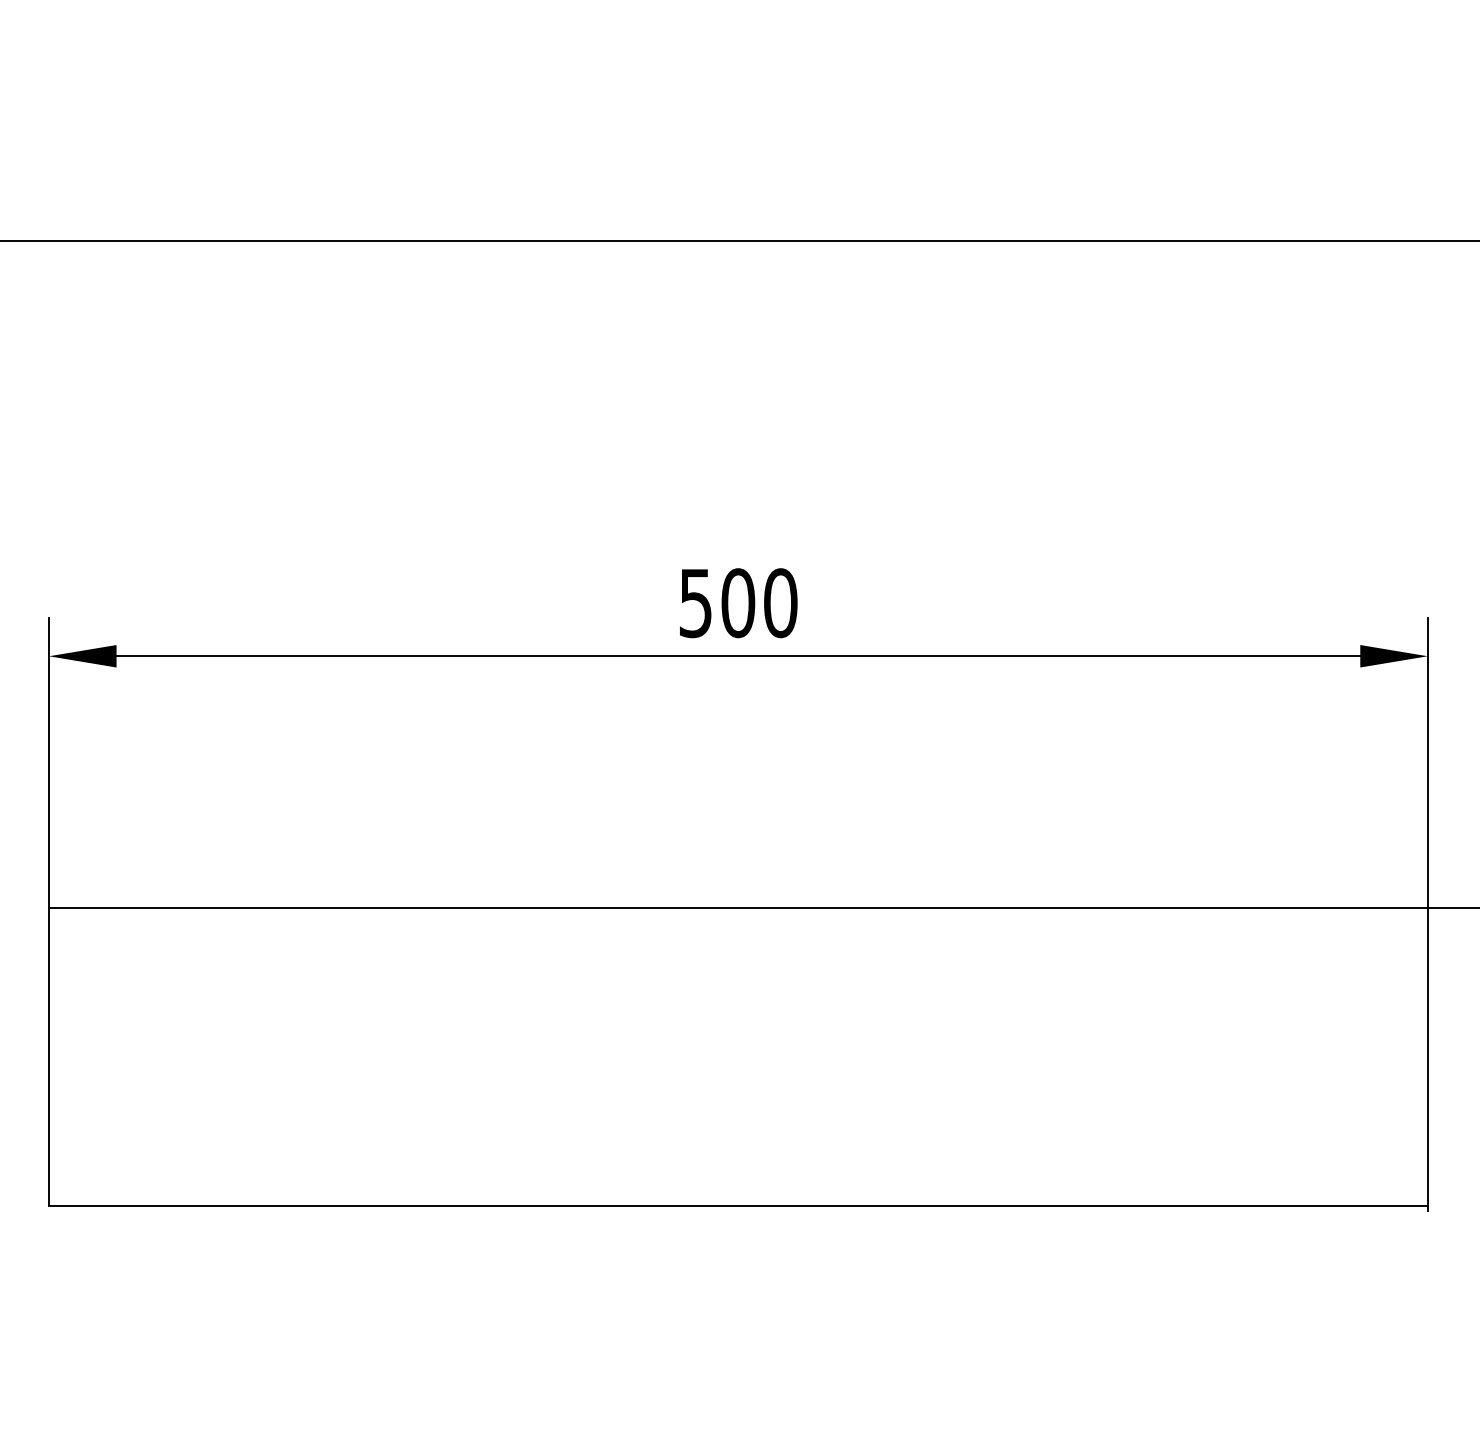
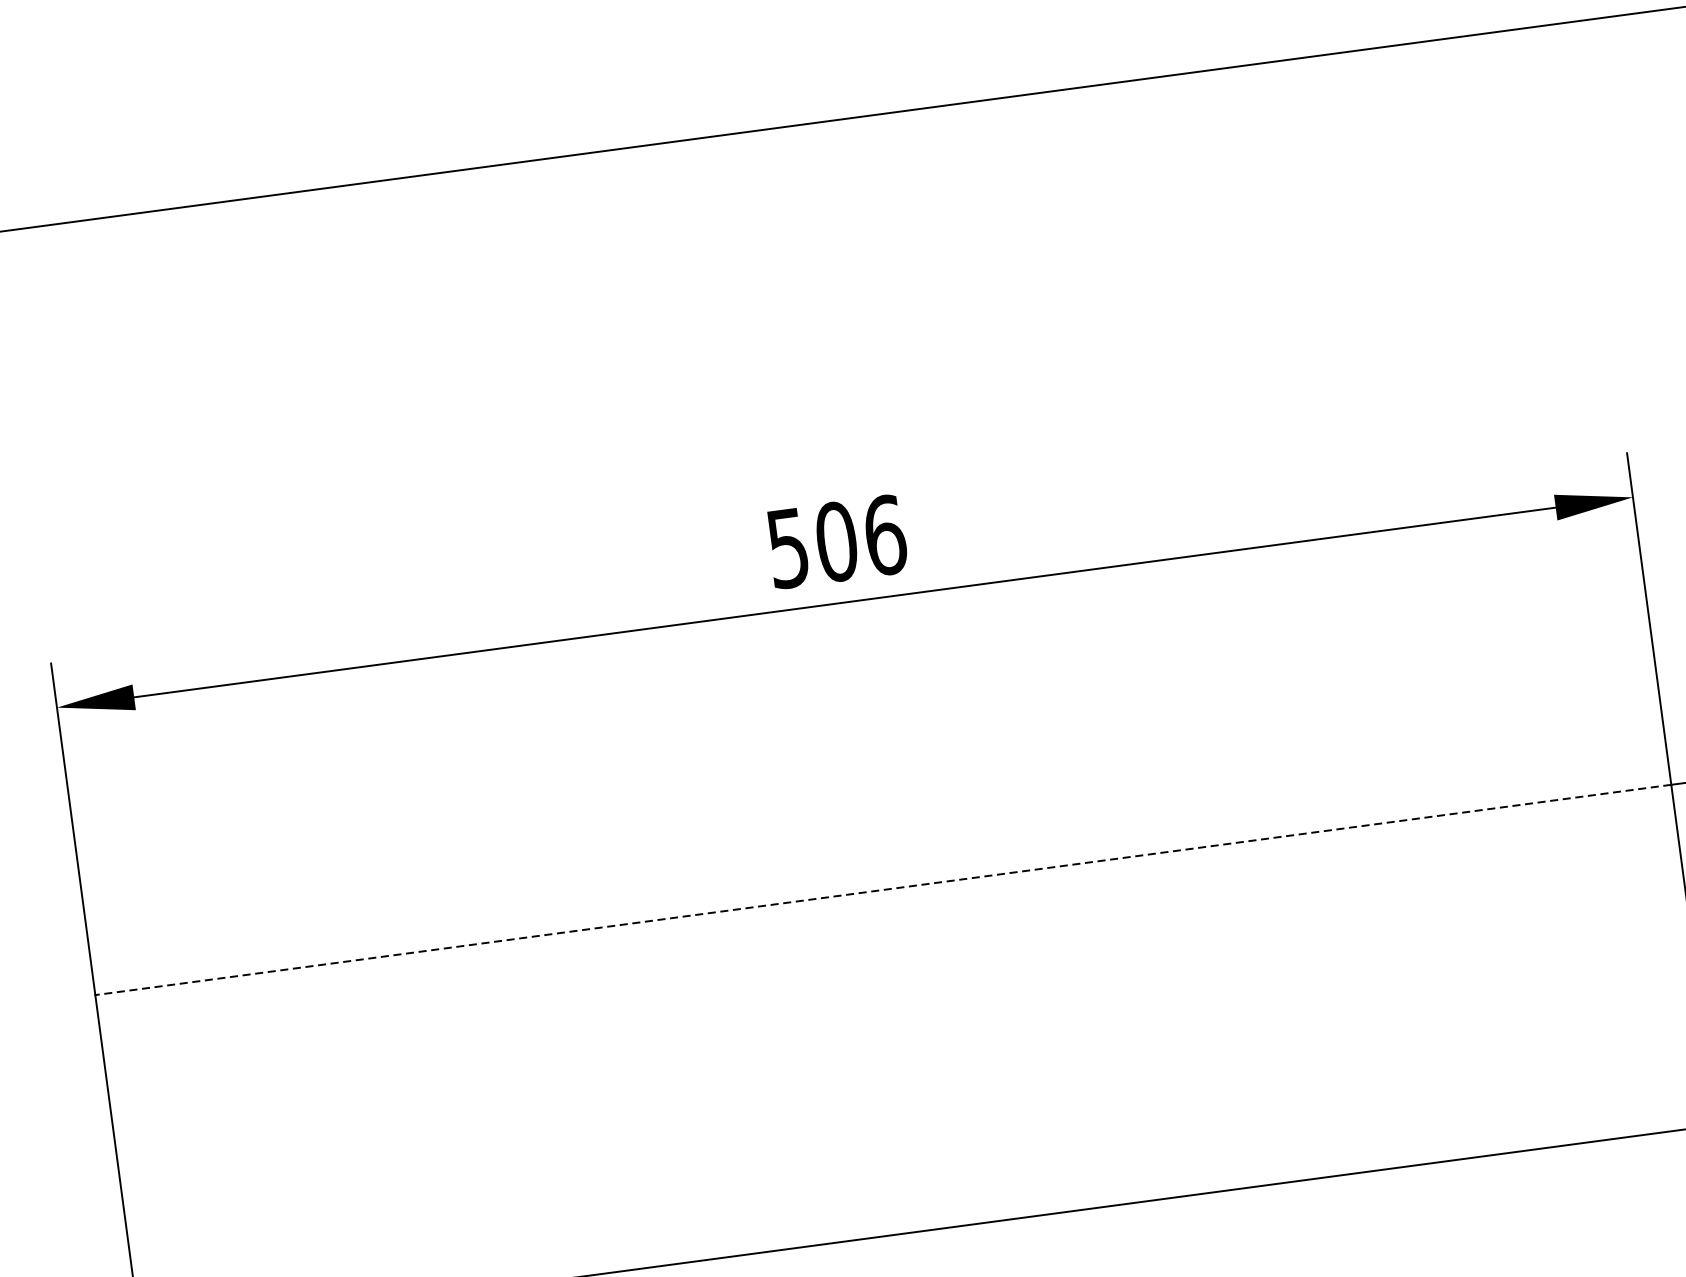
text: (780, 603) -> (885, 535), 500 -> 506
line: (737, 907) -> (882, 889), solid -> dashed

